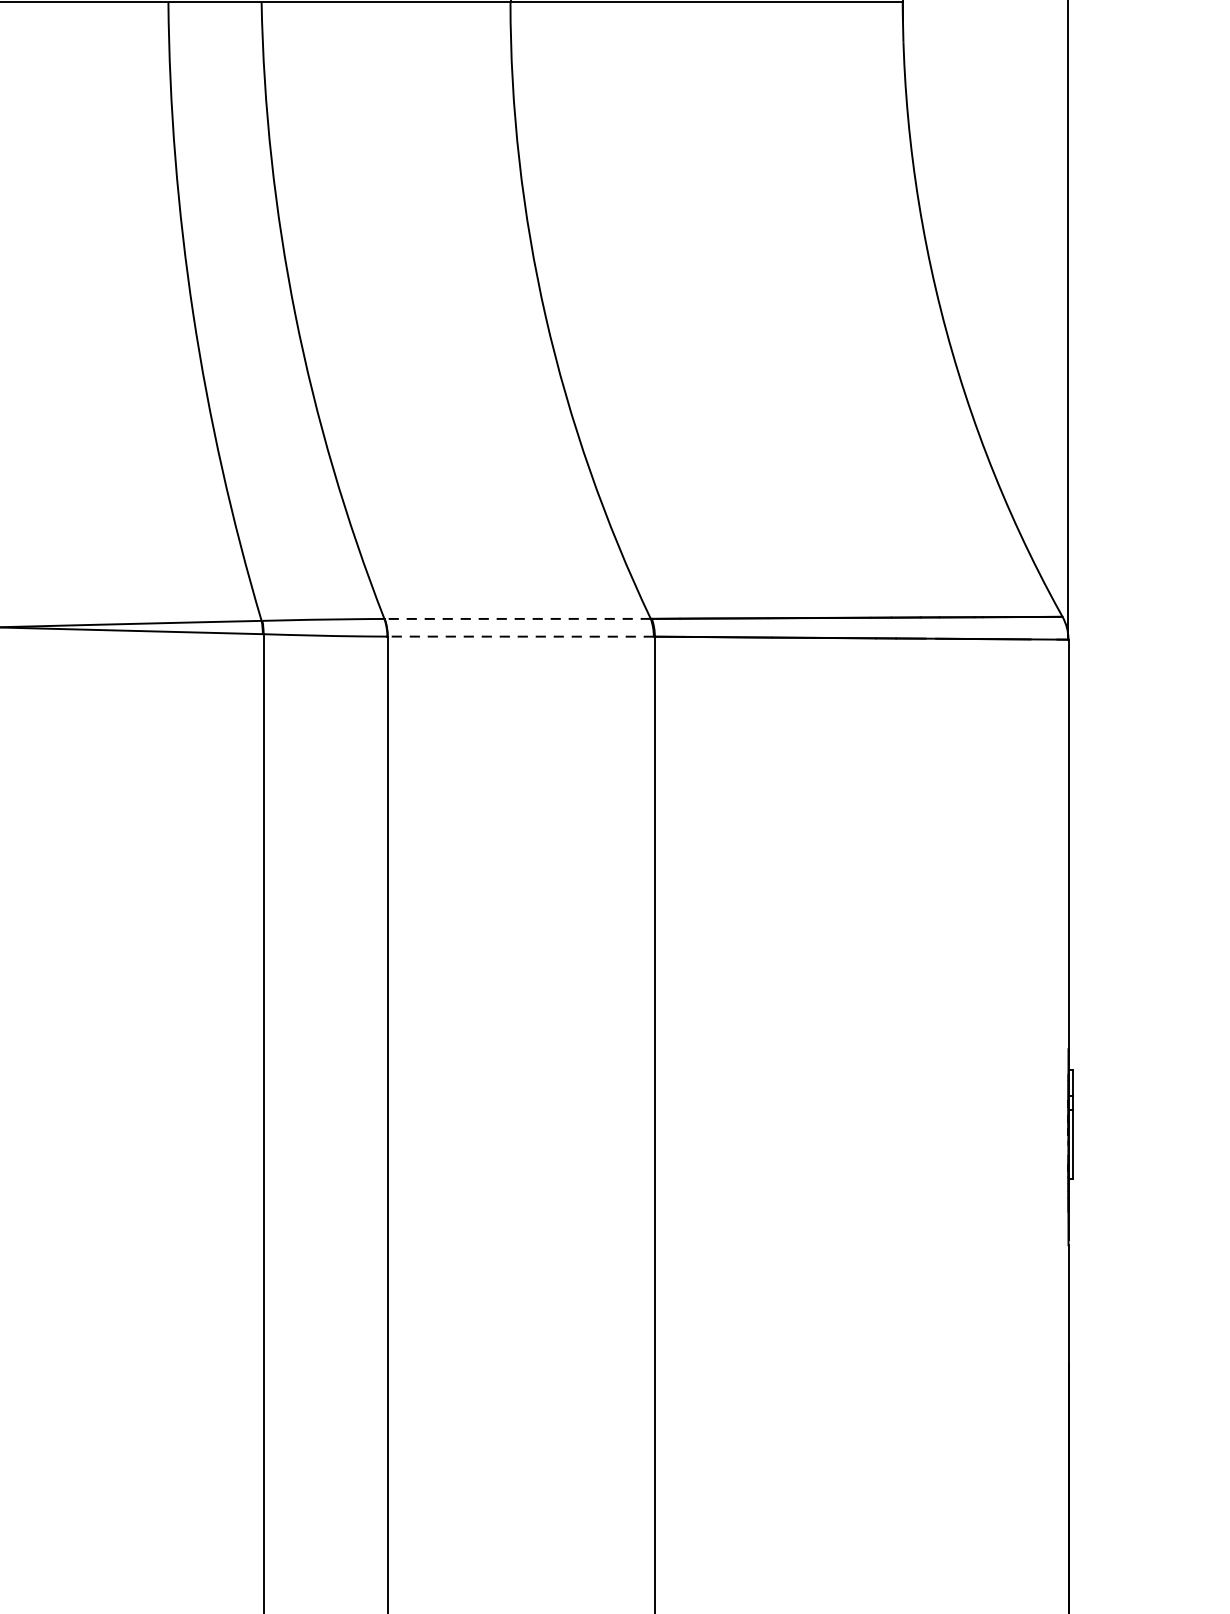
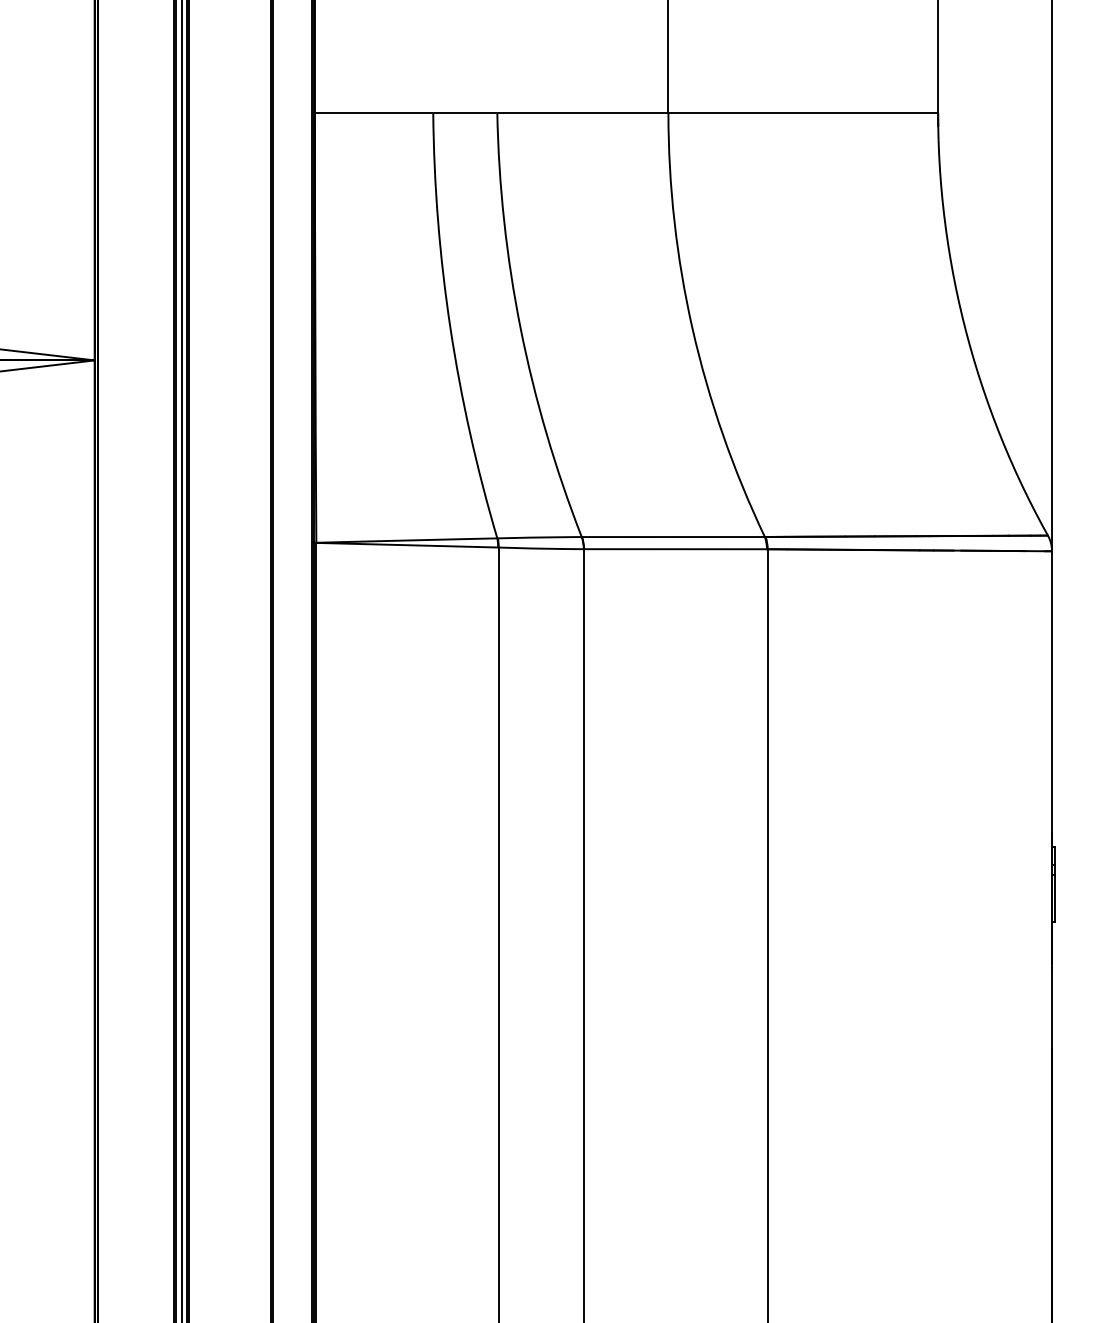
line: (516, 619) -> (672, 537), dashed -> solid
line: (520, 637) -> (675, 549), dashed -> solid

